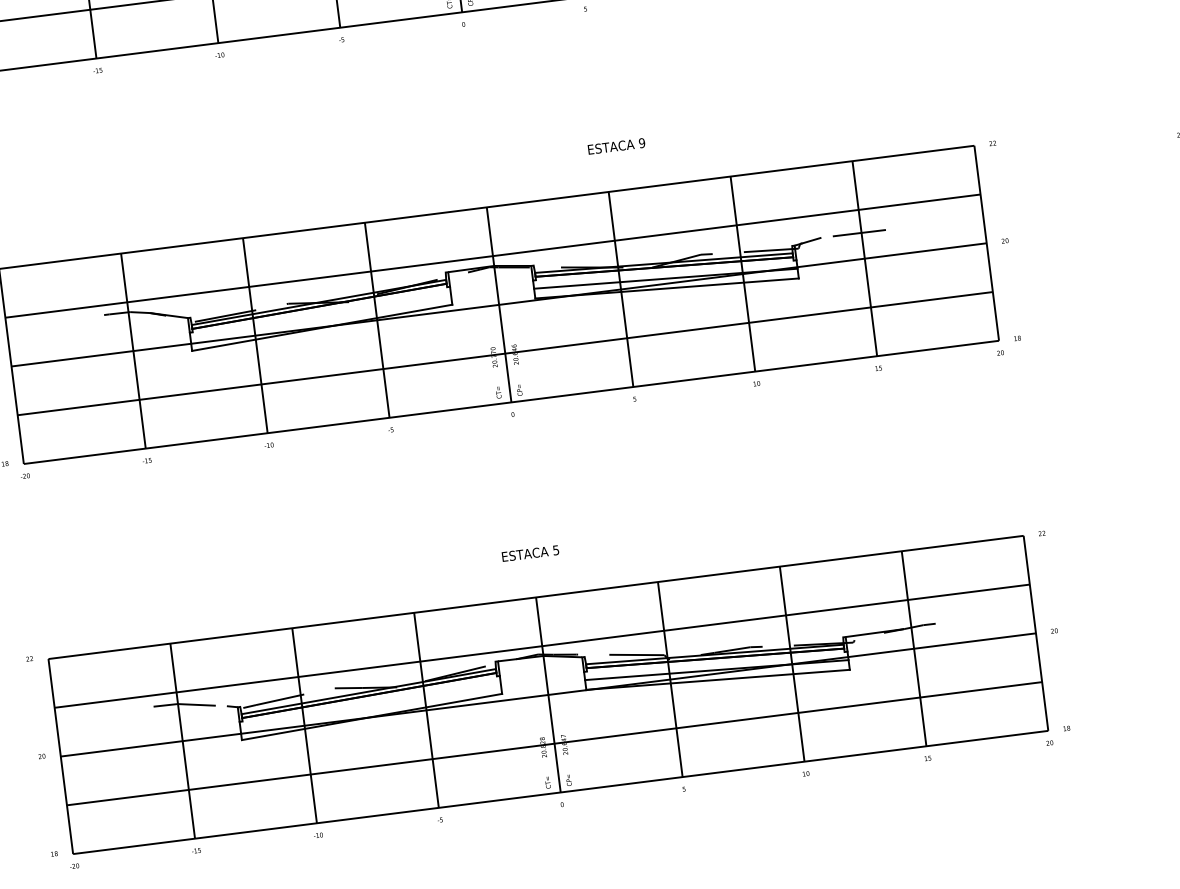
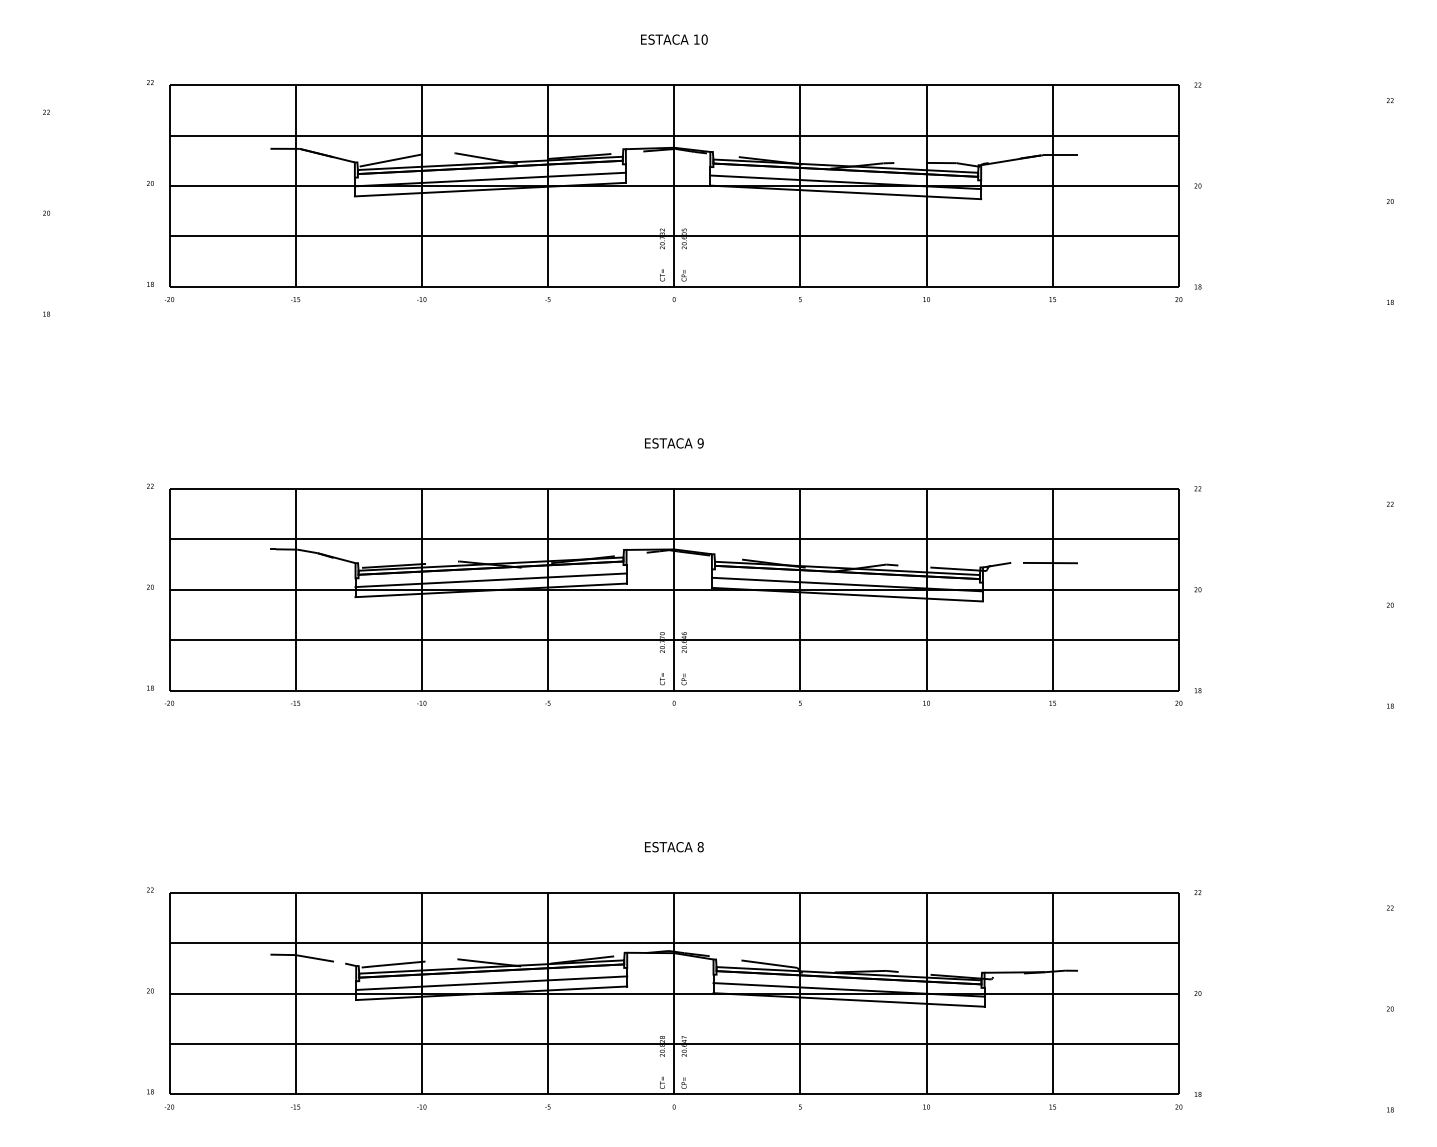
text: (616, 146) -> (674, 443), moved
line: (320, 318) -> (490, 580), added
text: (555, 550) -> (700, 847), 5 -> 8
line: (370, 706) -> (491, 982), added

